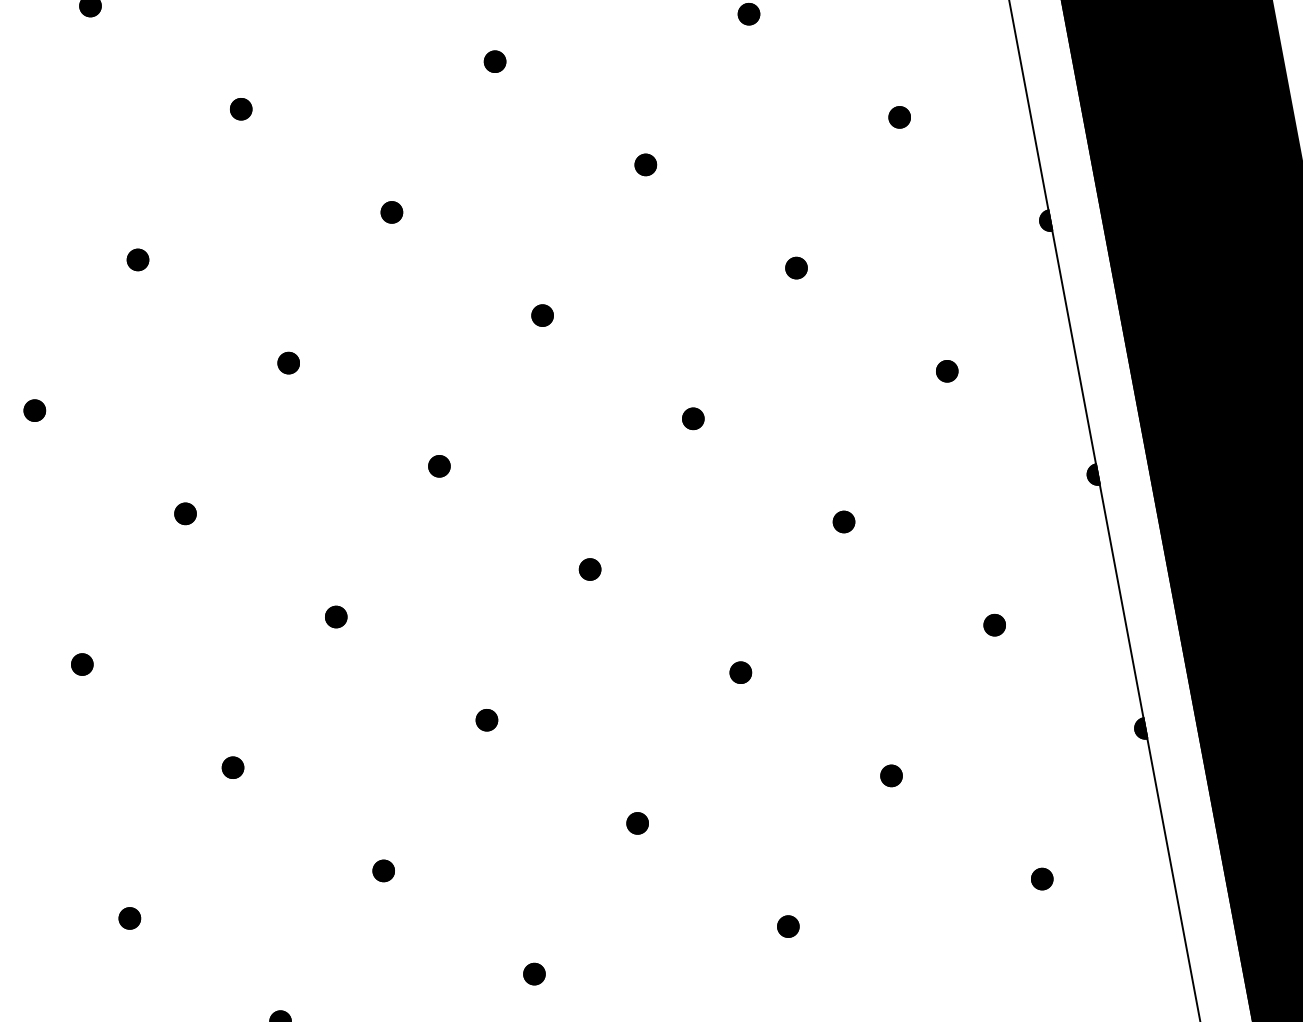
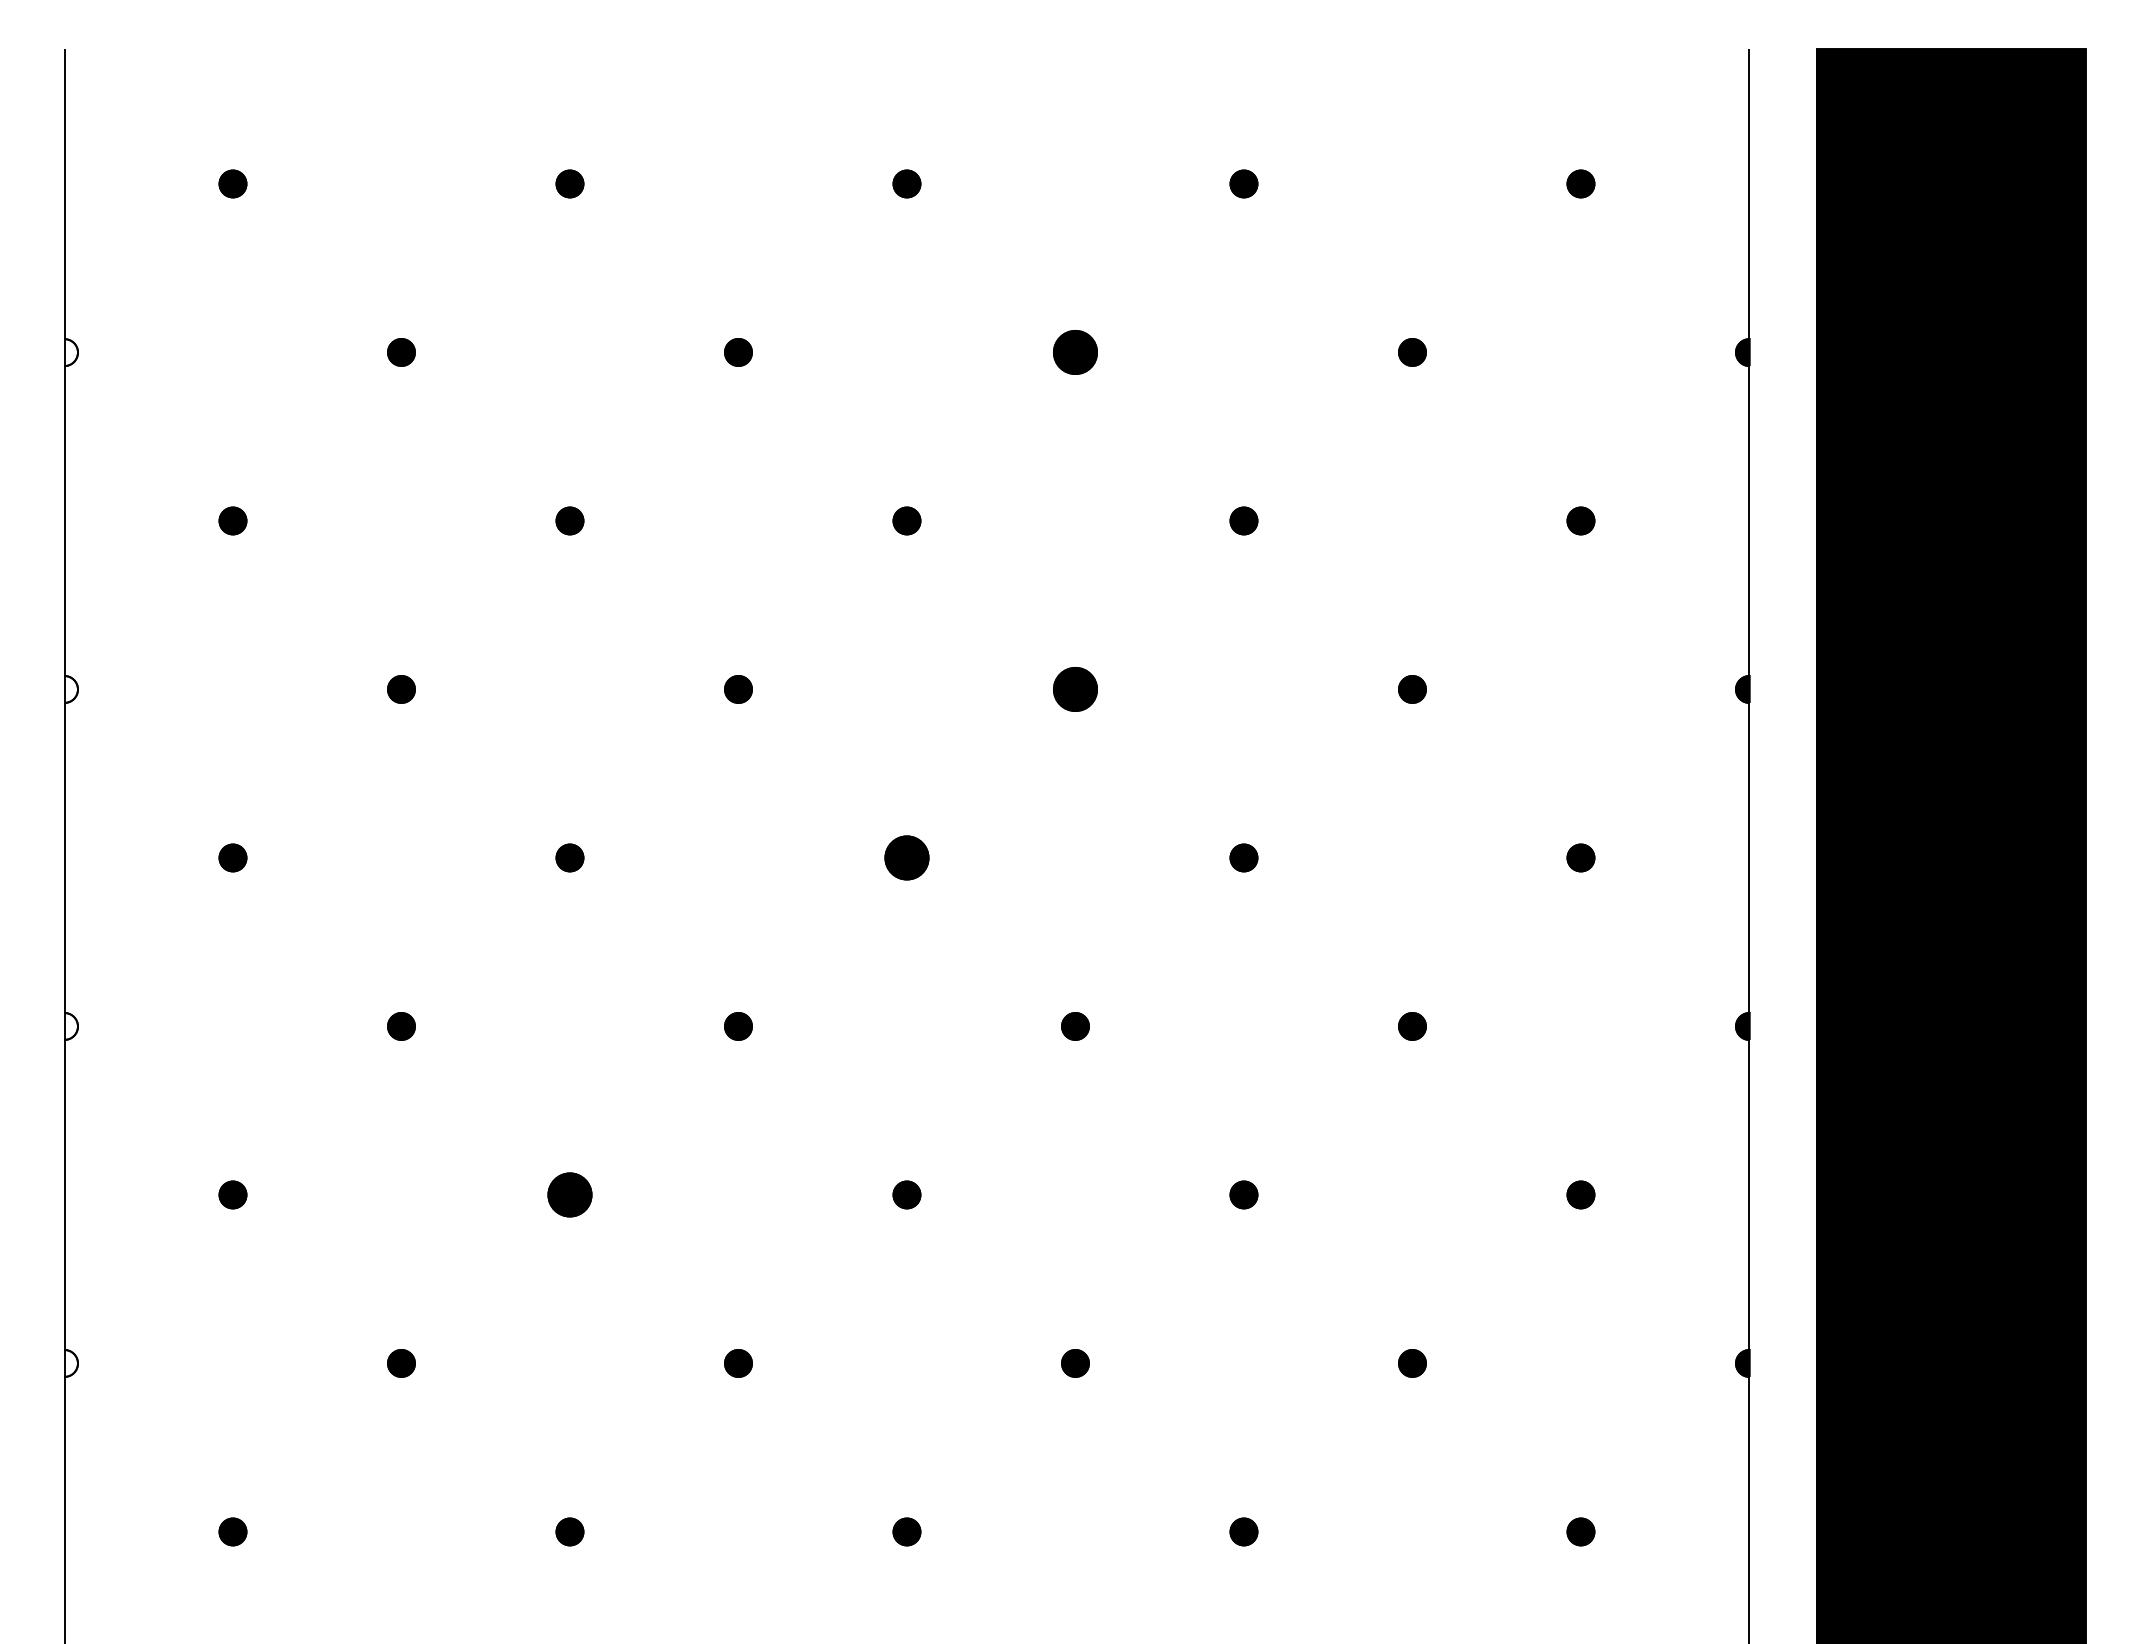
part: (495, 61) -> (1075, 352), size x1.6
part: (542, 315) -> (1075, 689), size x1.6
part: (438, 466) -> (906, 857), size x1.6
part: (232, 767) -> (569, 1194), size x1.6

